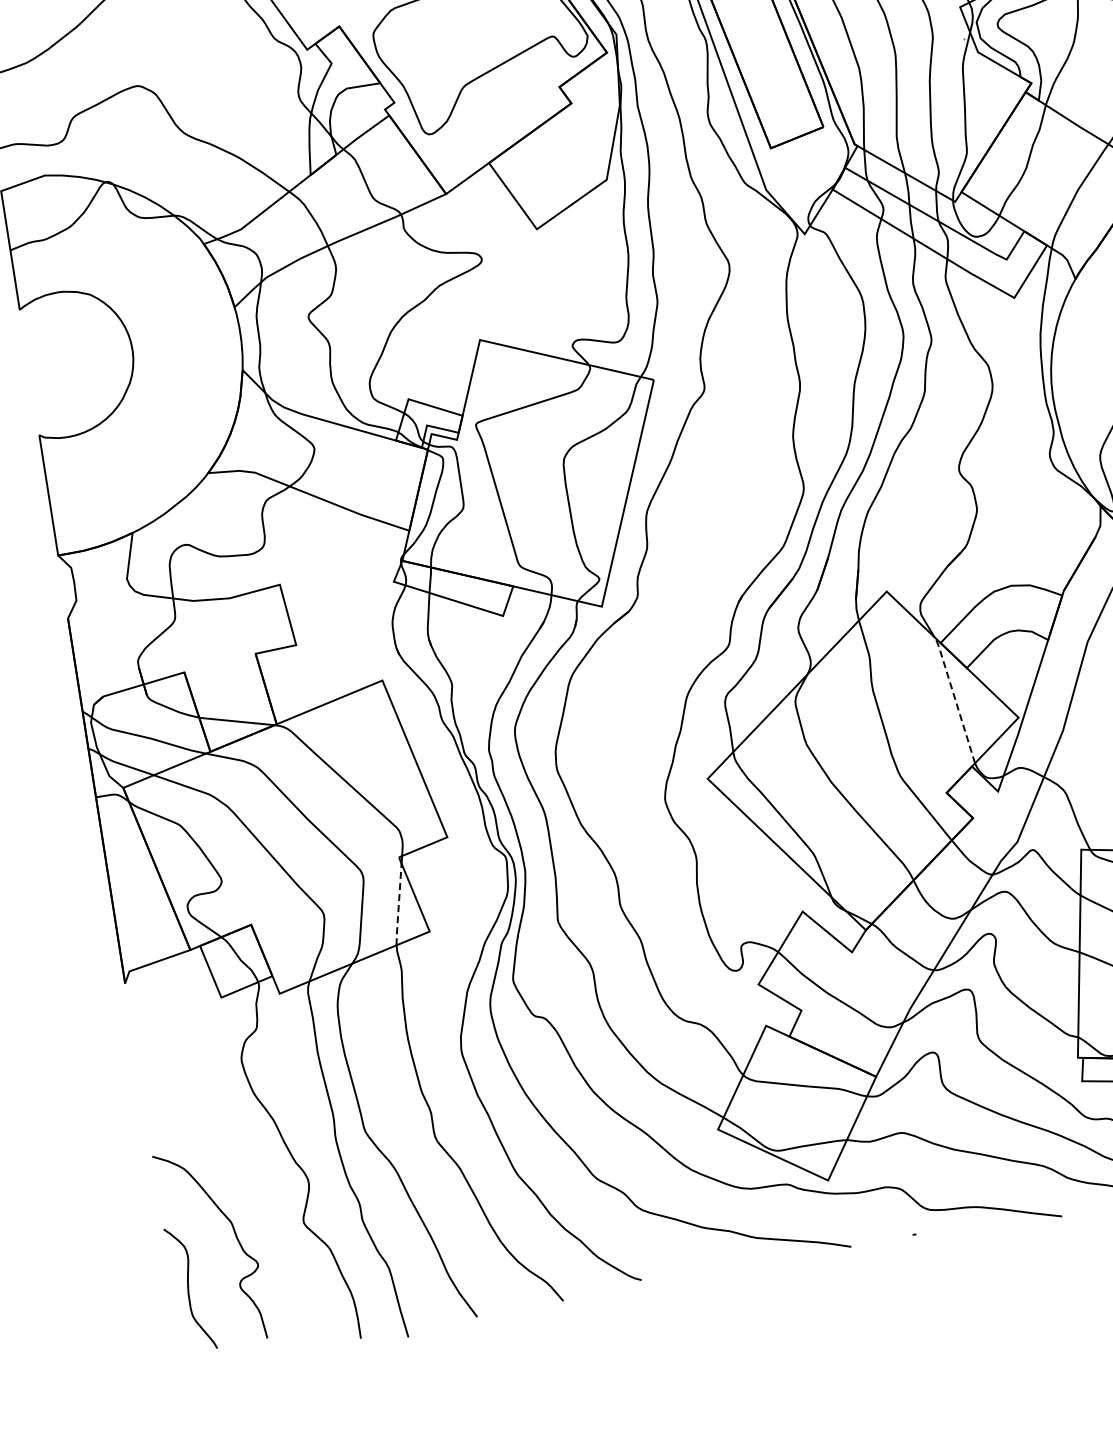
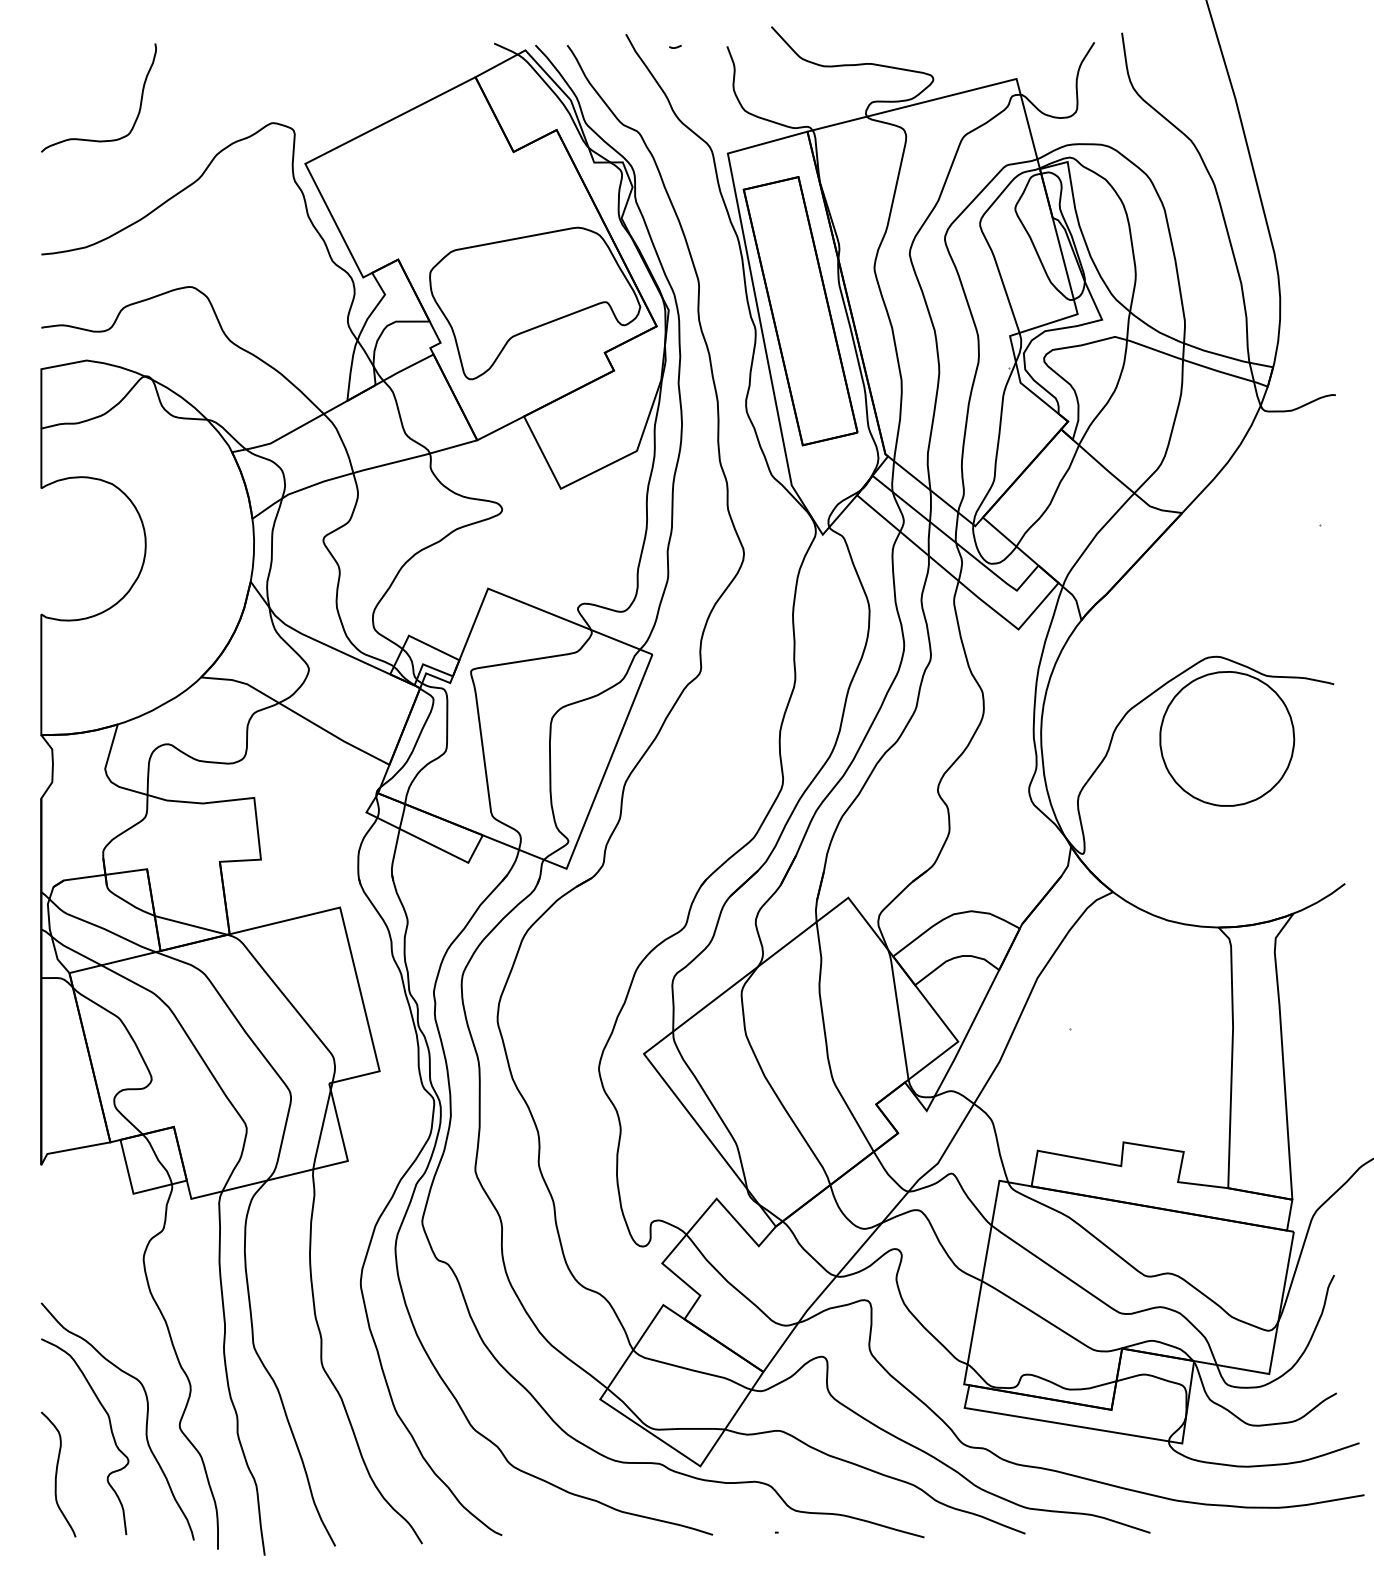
line: (954, 697) -> (898, 1012), dashed -> solid
line: (398, 905) -> (321, 1130), dashed -> solid
curve: (269, 1226) -> (145, 1425), added

